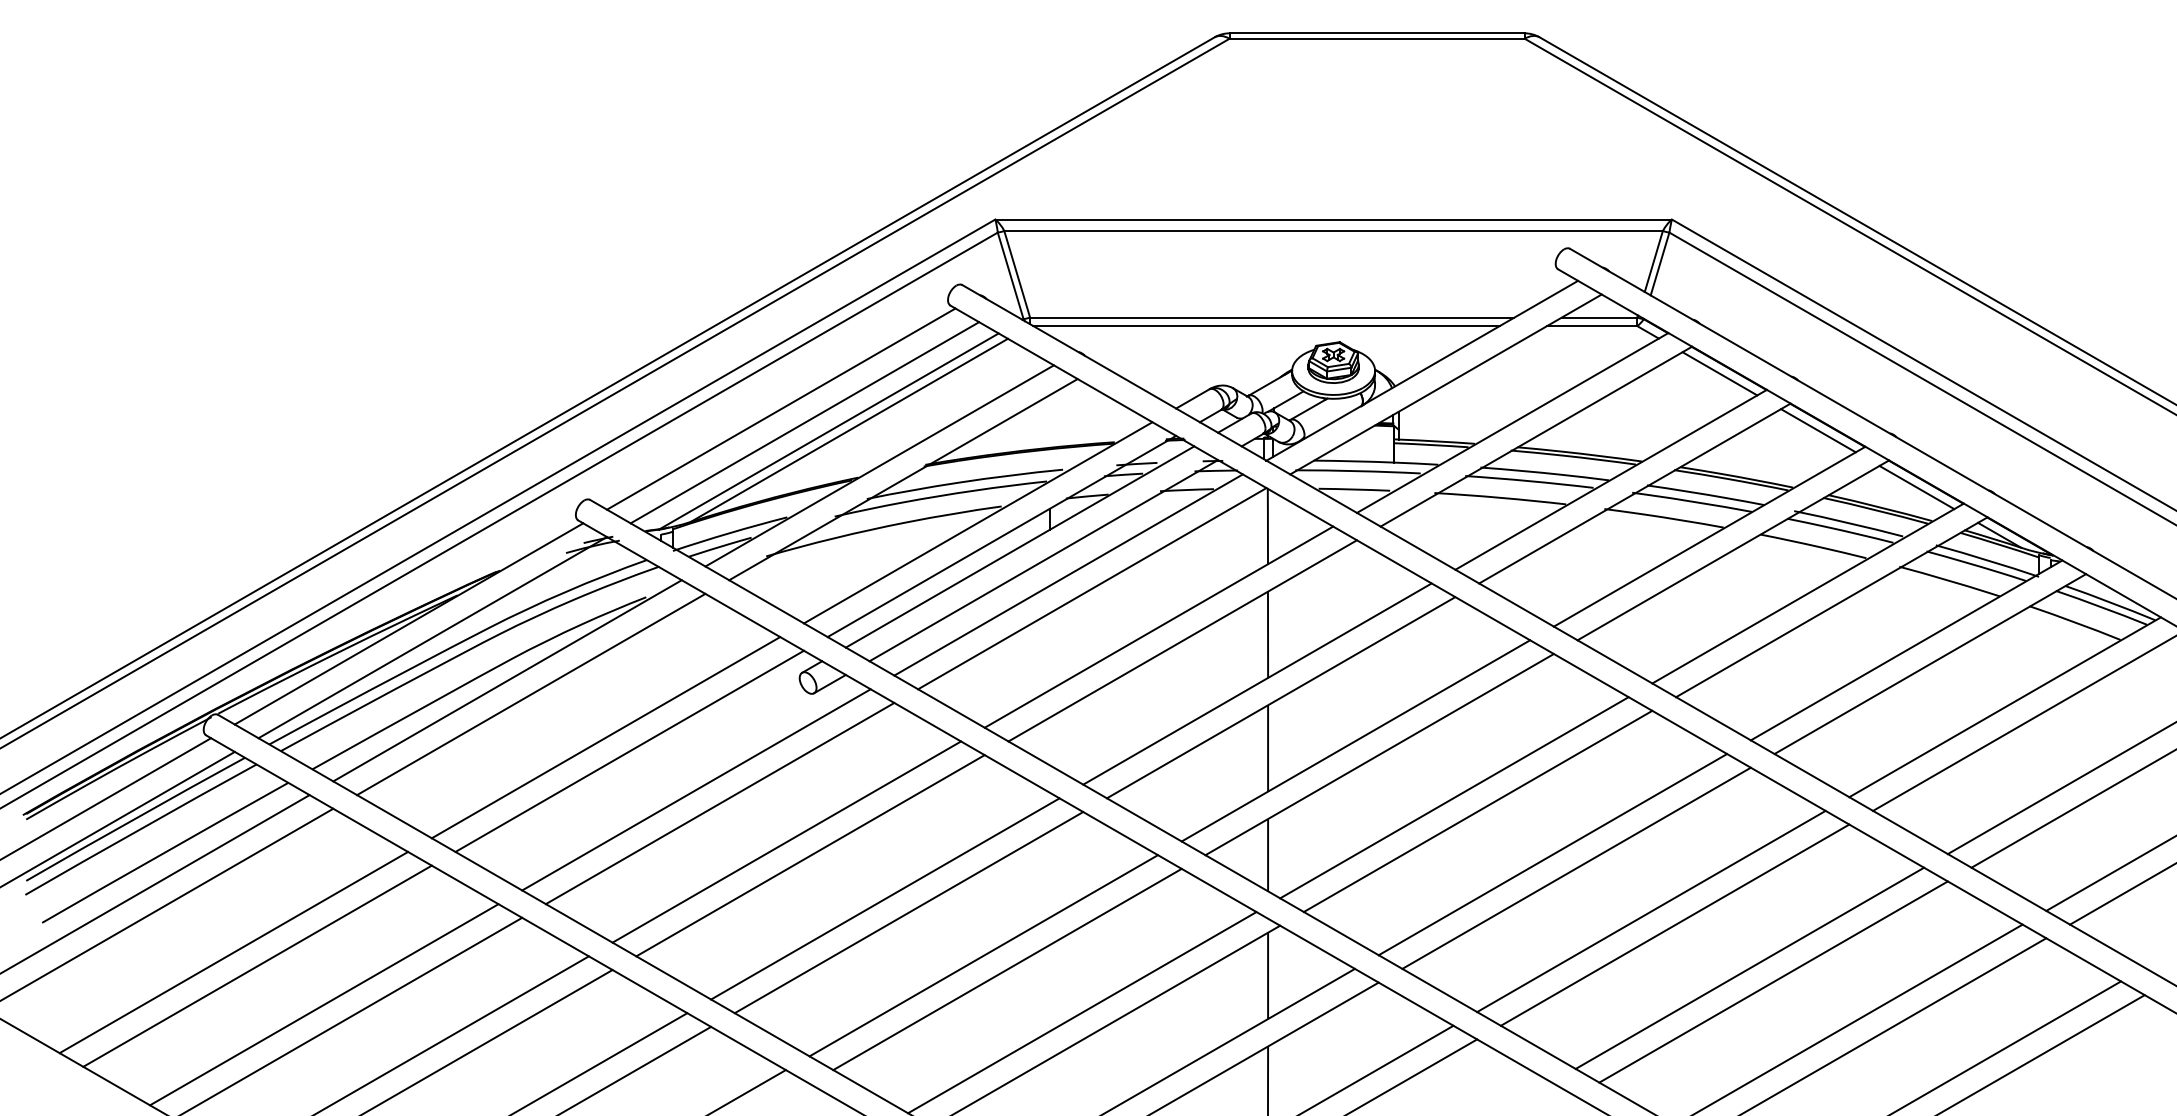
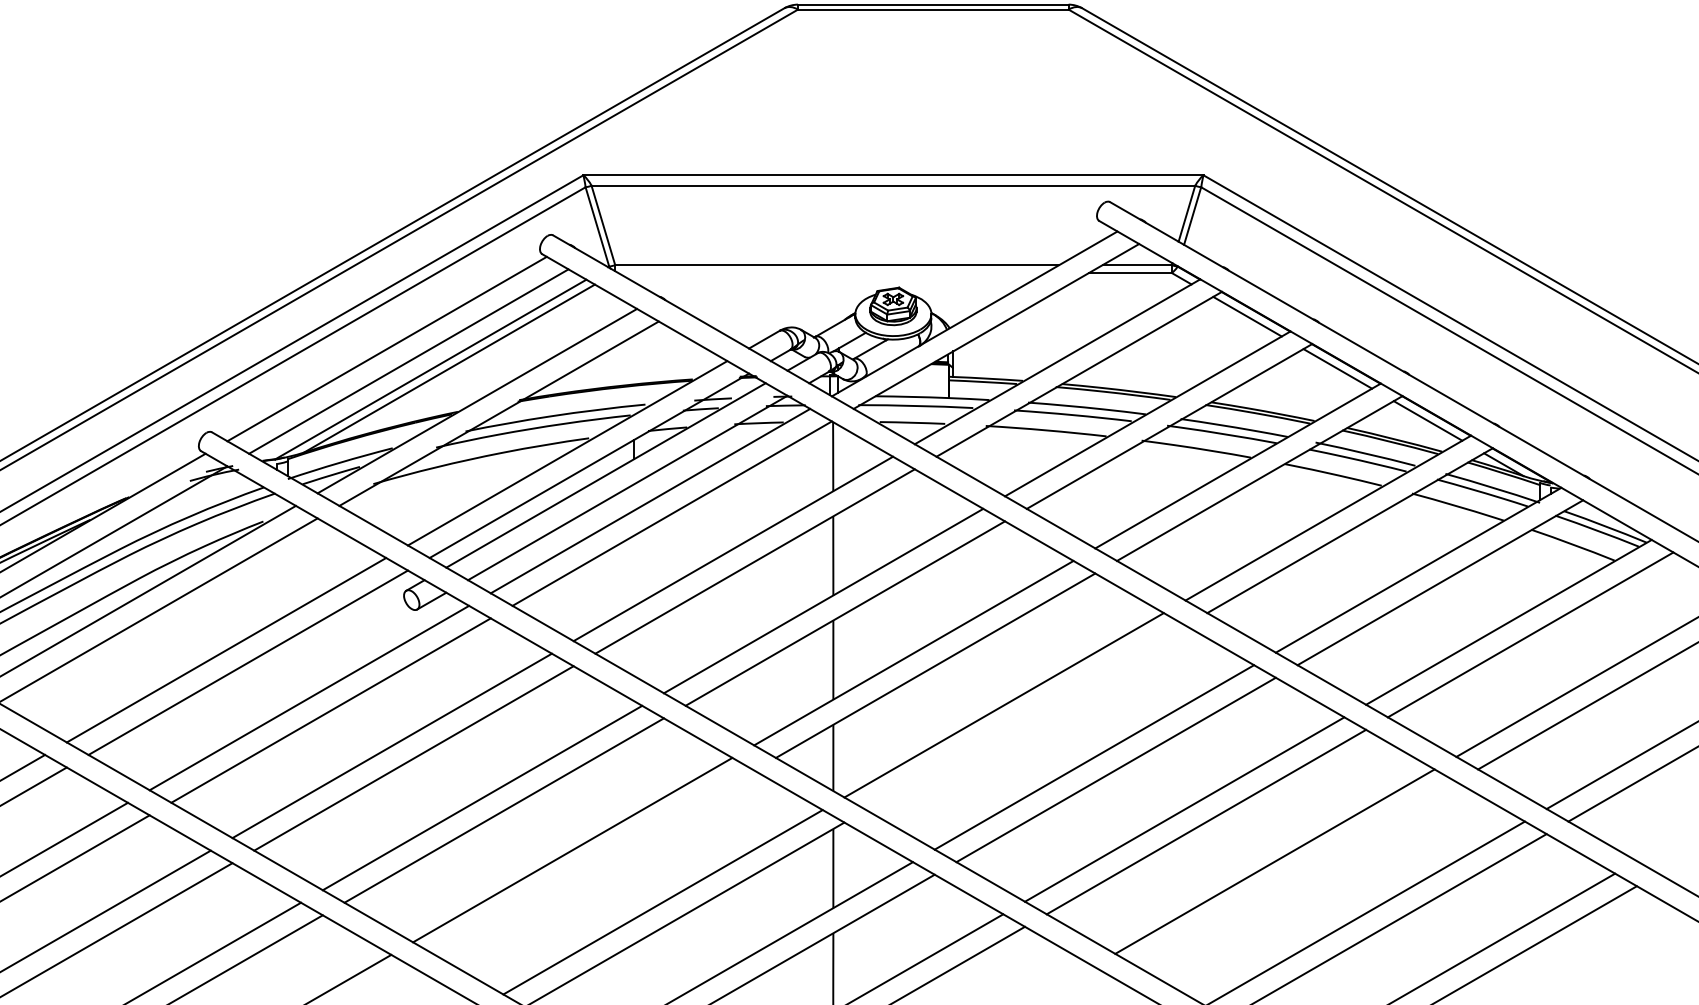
line: (1266, 326) -> (831, 273), removed
line: (1477, 811) -> (1025, 717), removed
line: (1007, 969) -> (594, 862), removed
line: (1773, 981) -> (1296, 873), removed

